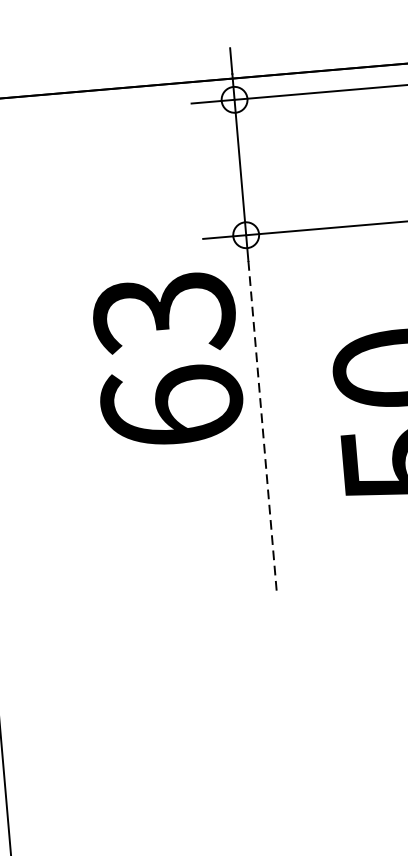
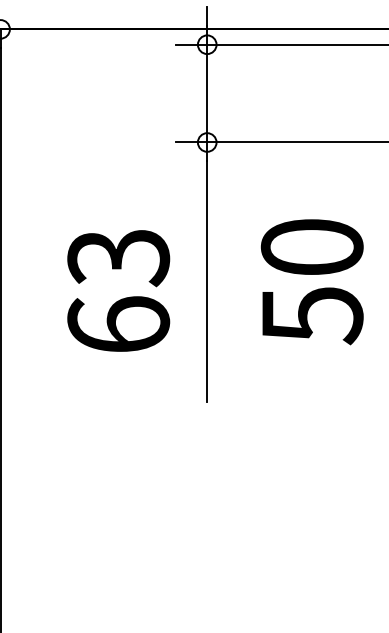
text: (167, 359) -> (118, 290), moved
line: (263, 427) -> (207, 281), dashed -> solid

